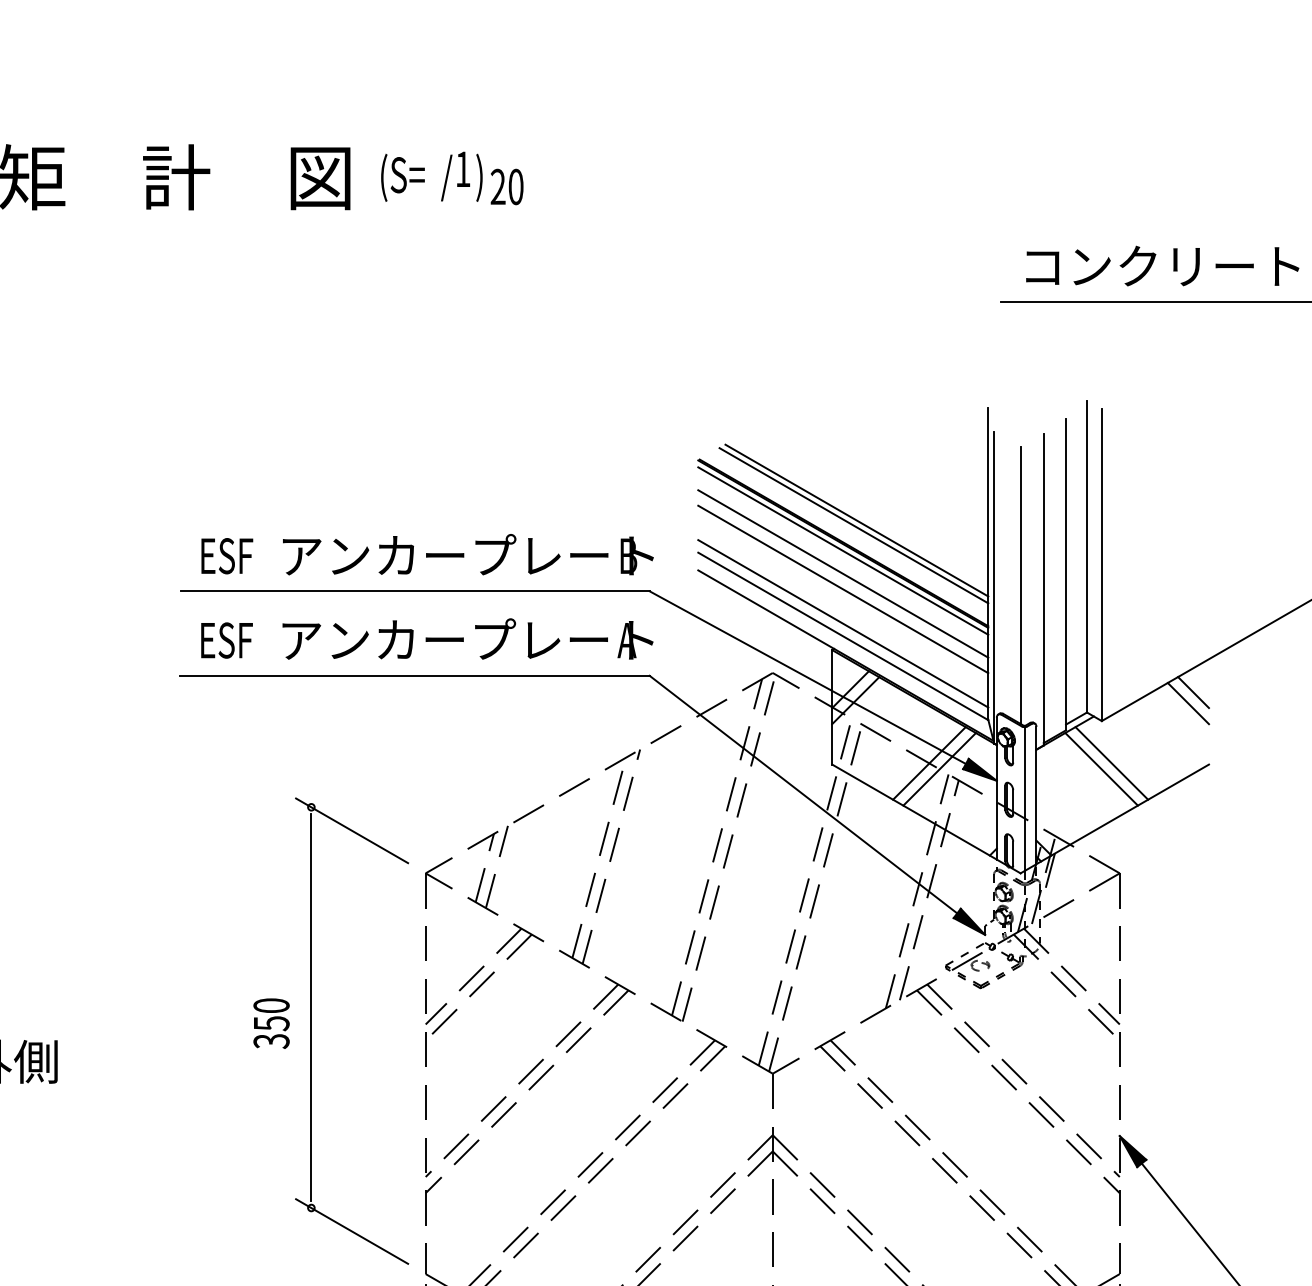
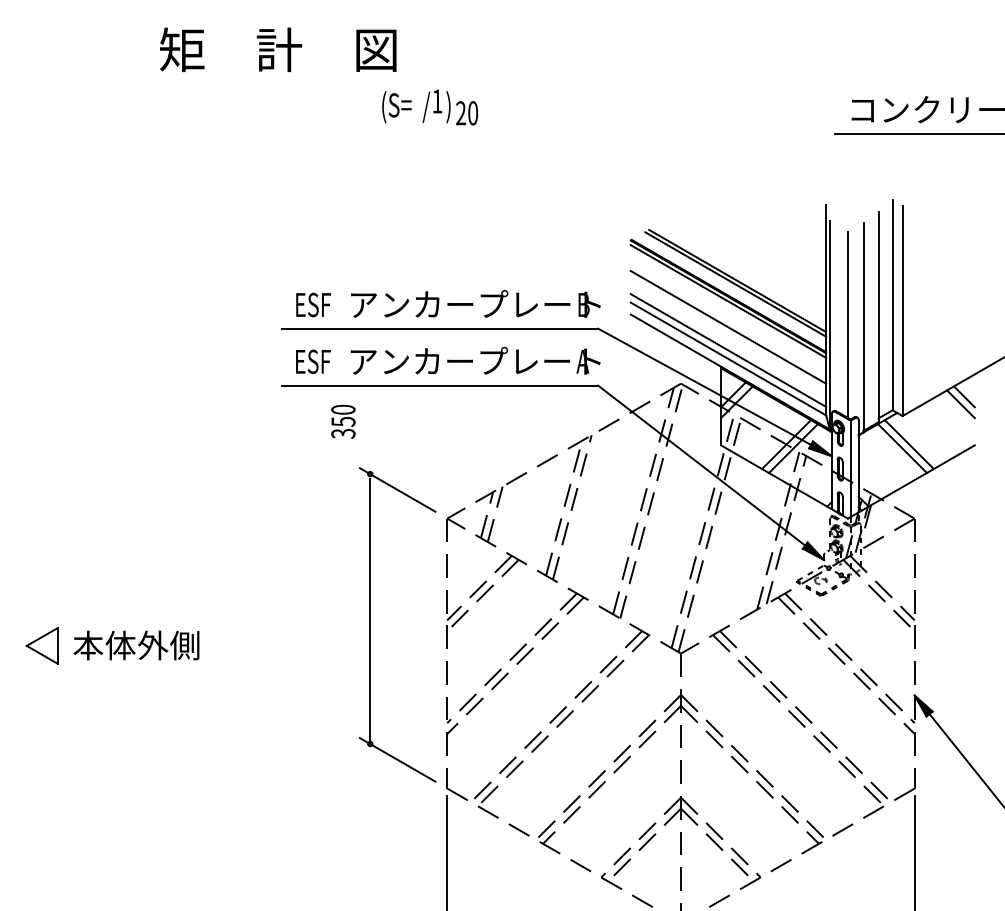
text: (452, 178) -> (430, 107), moved
line: (843, 573) -> (728, 316), removed
text: (271, 1023) -> (343, 421), moved

